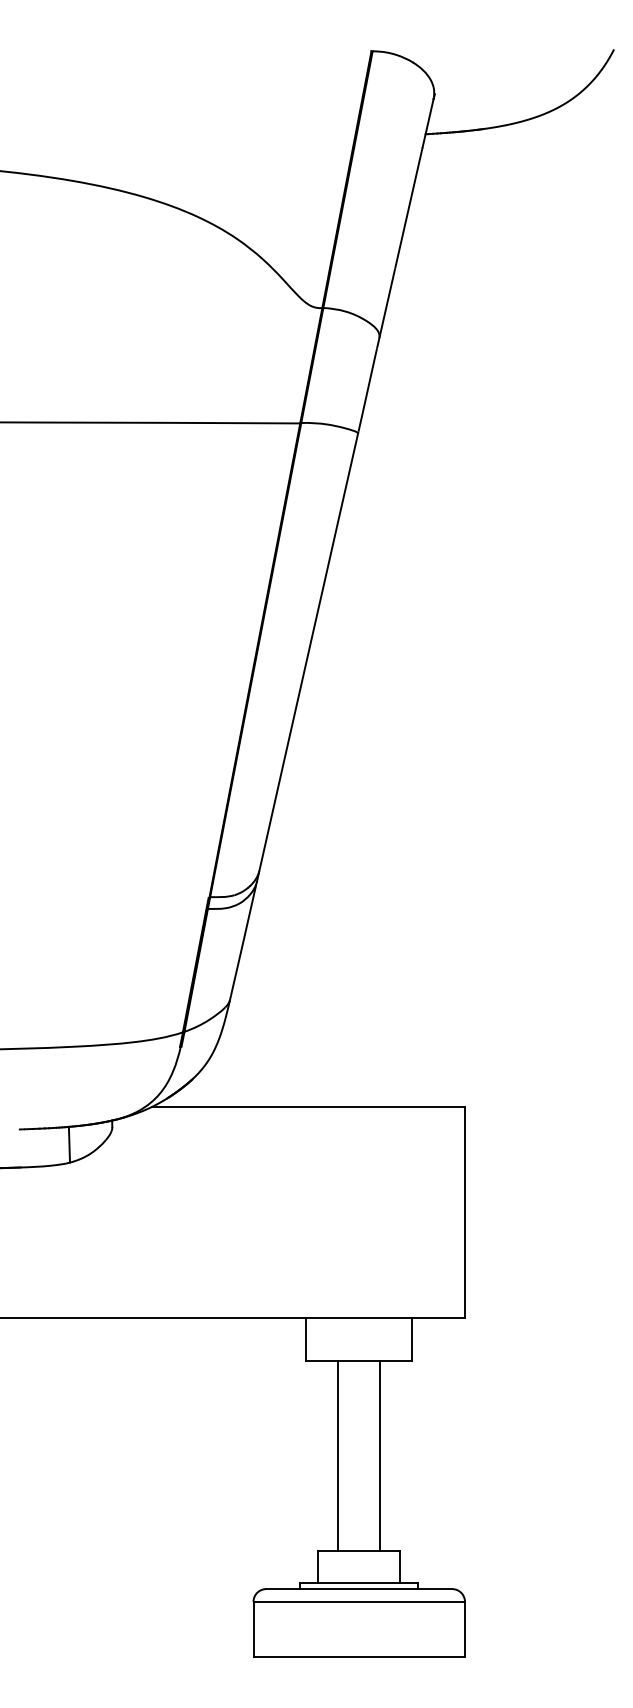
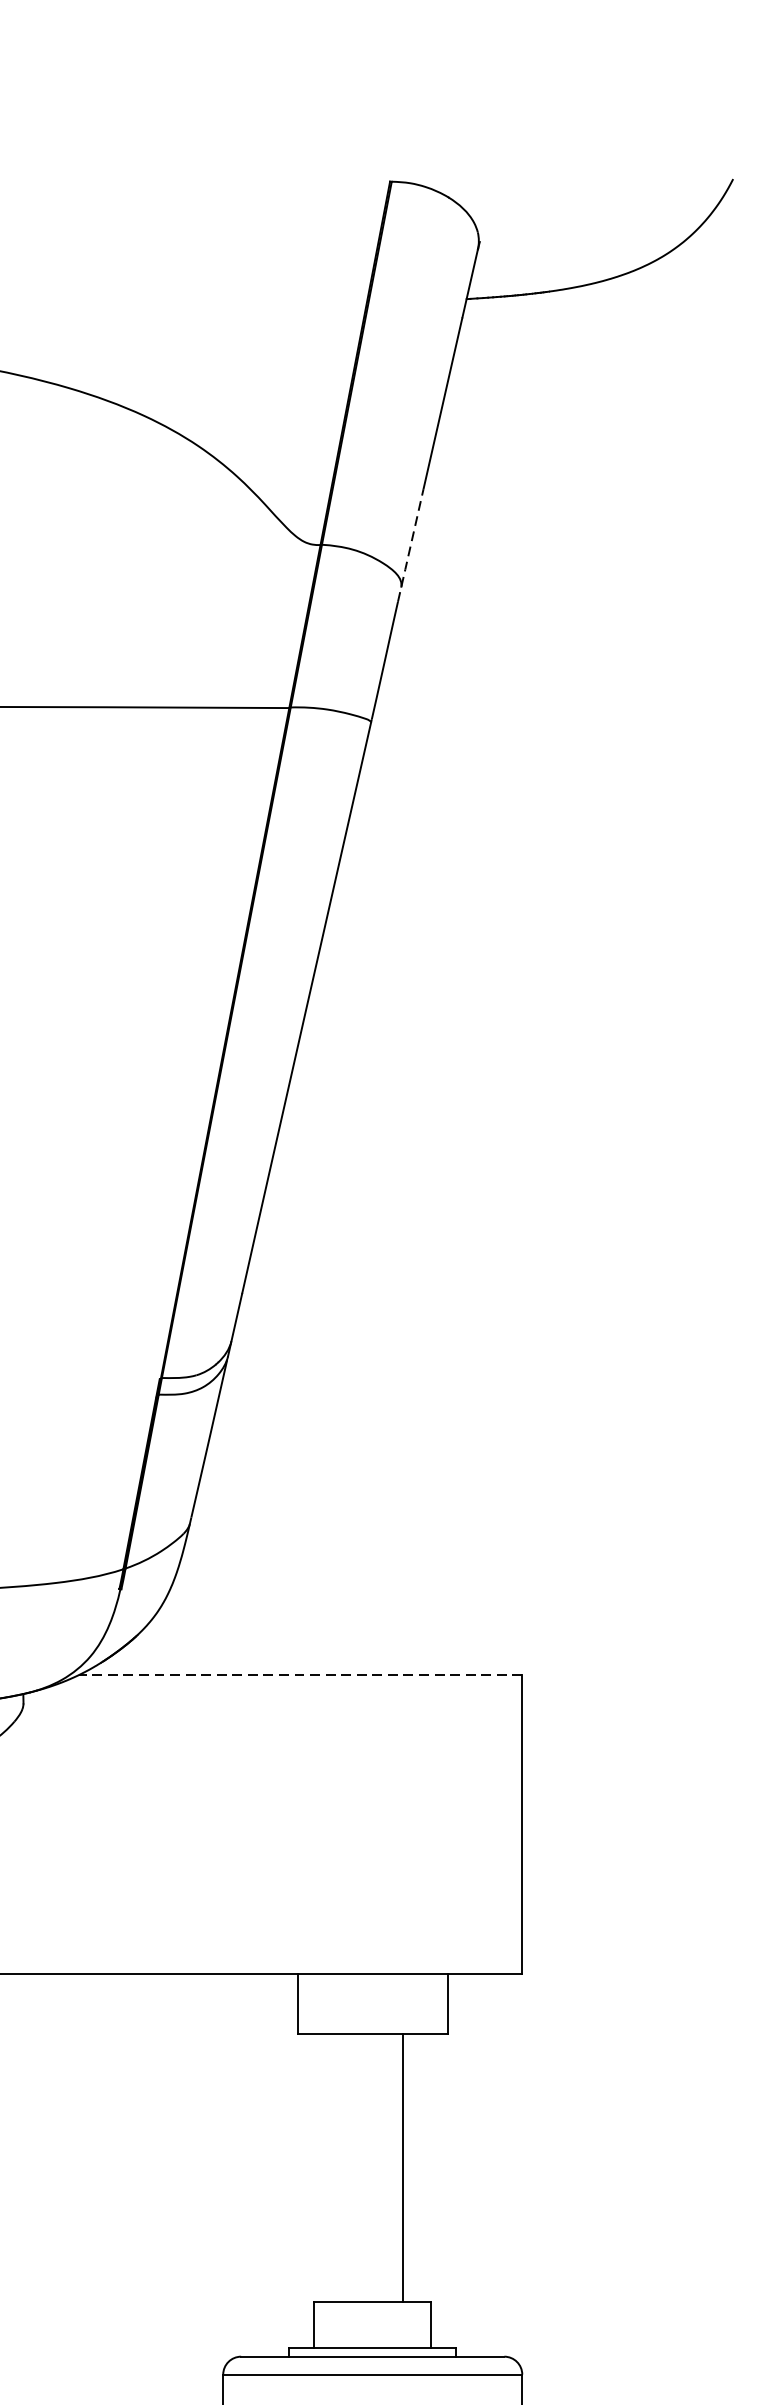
line: (386, 308) -> (411, 545), solid -> dashed
line: (308, 1107) -> (300, 1675), solid -> dashed
line: (338, 1455) -> (343, 2167), removed

